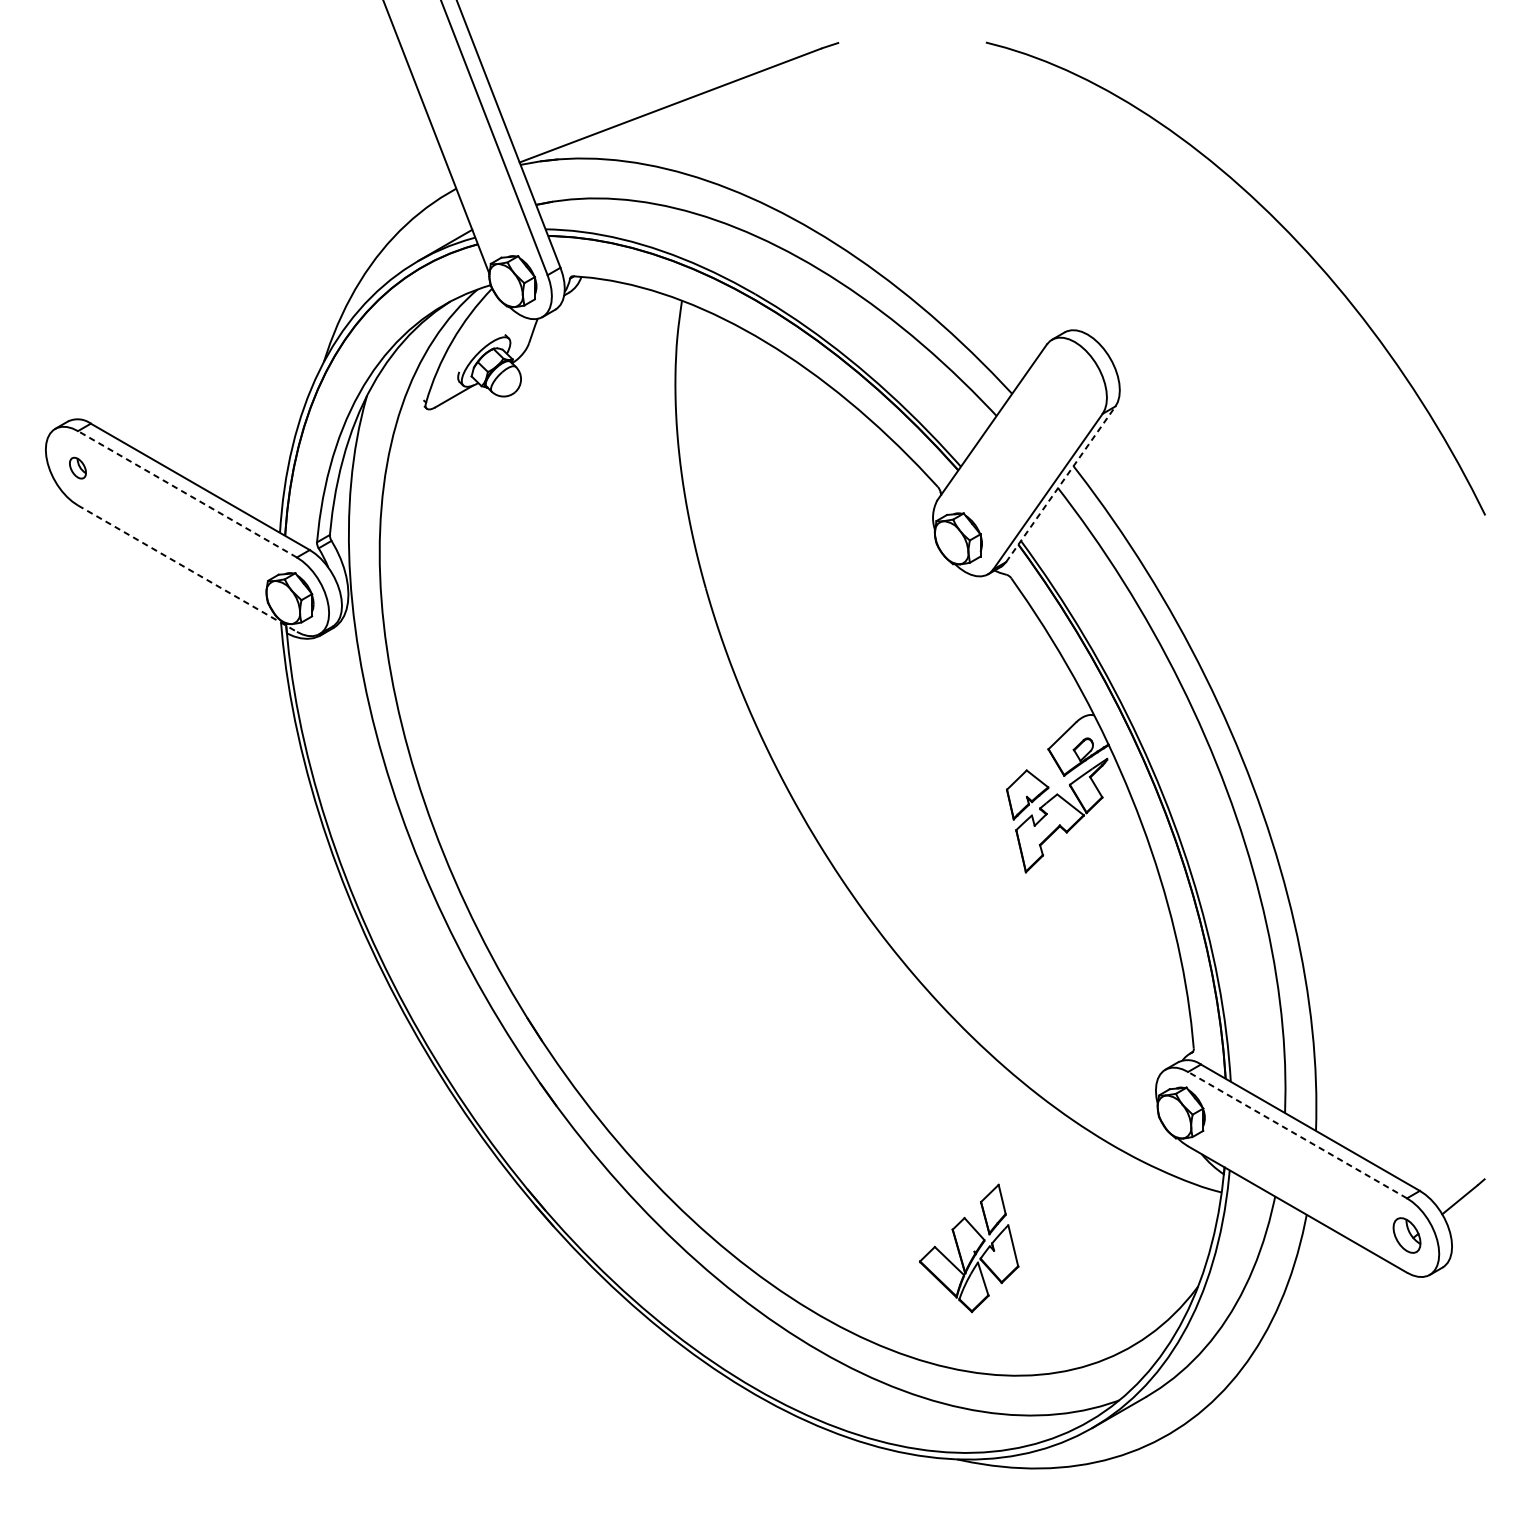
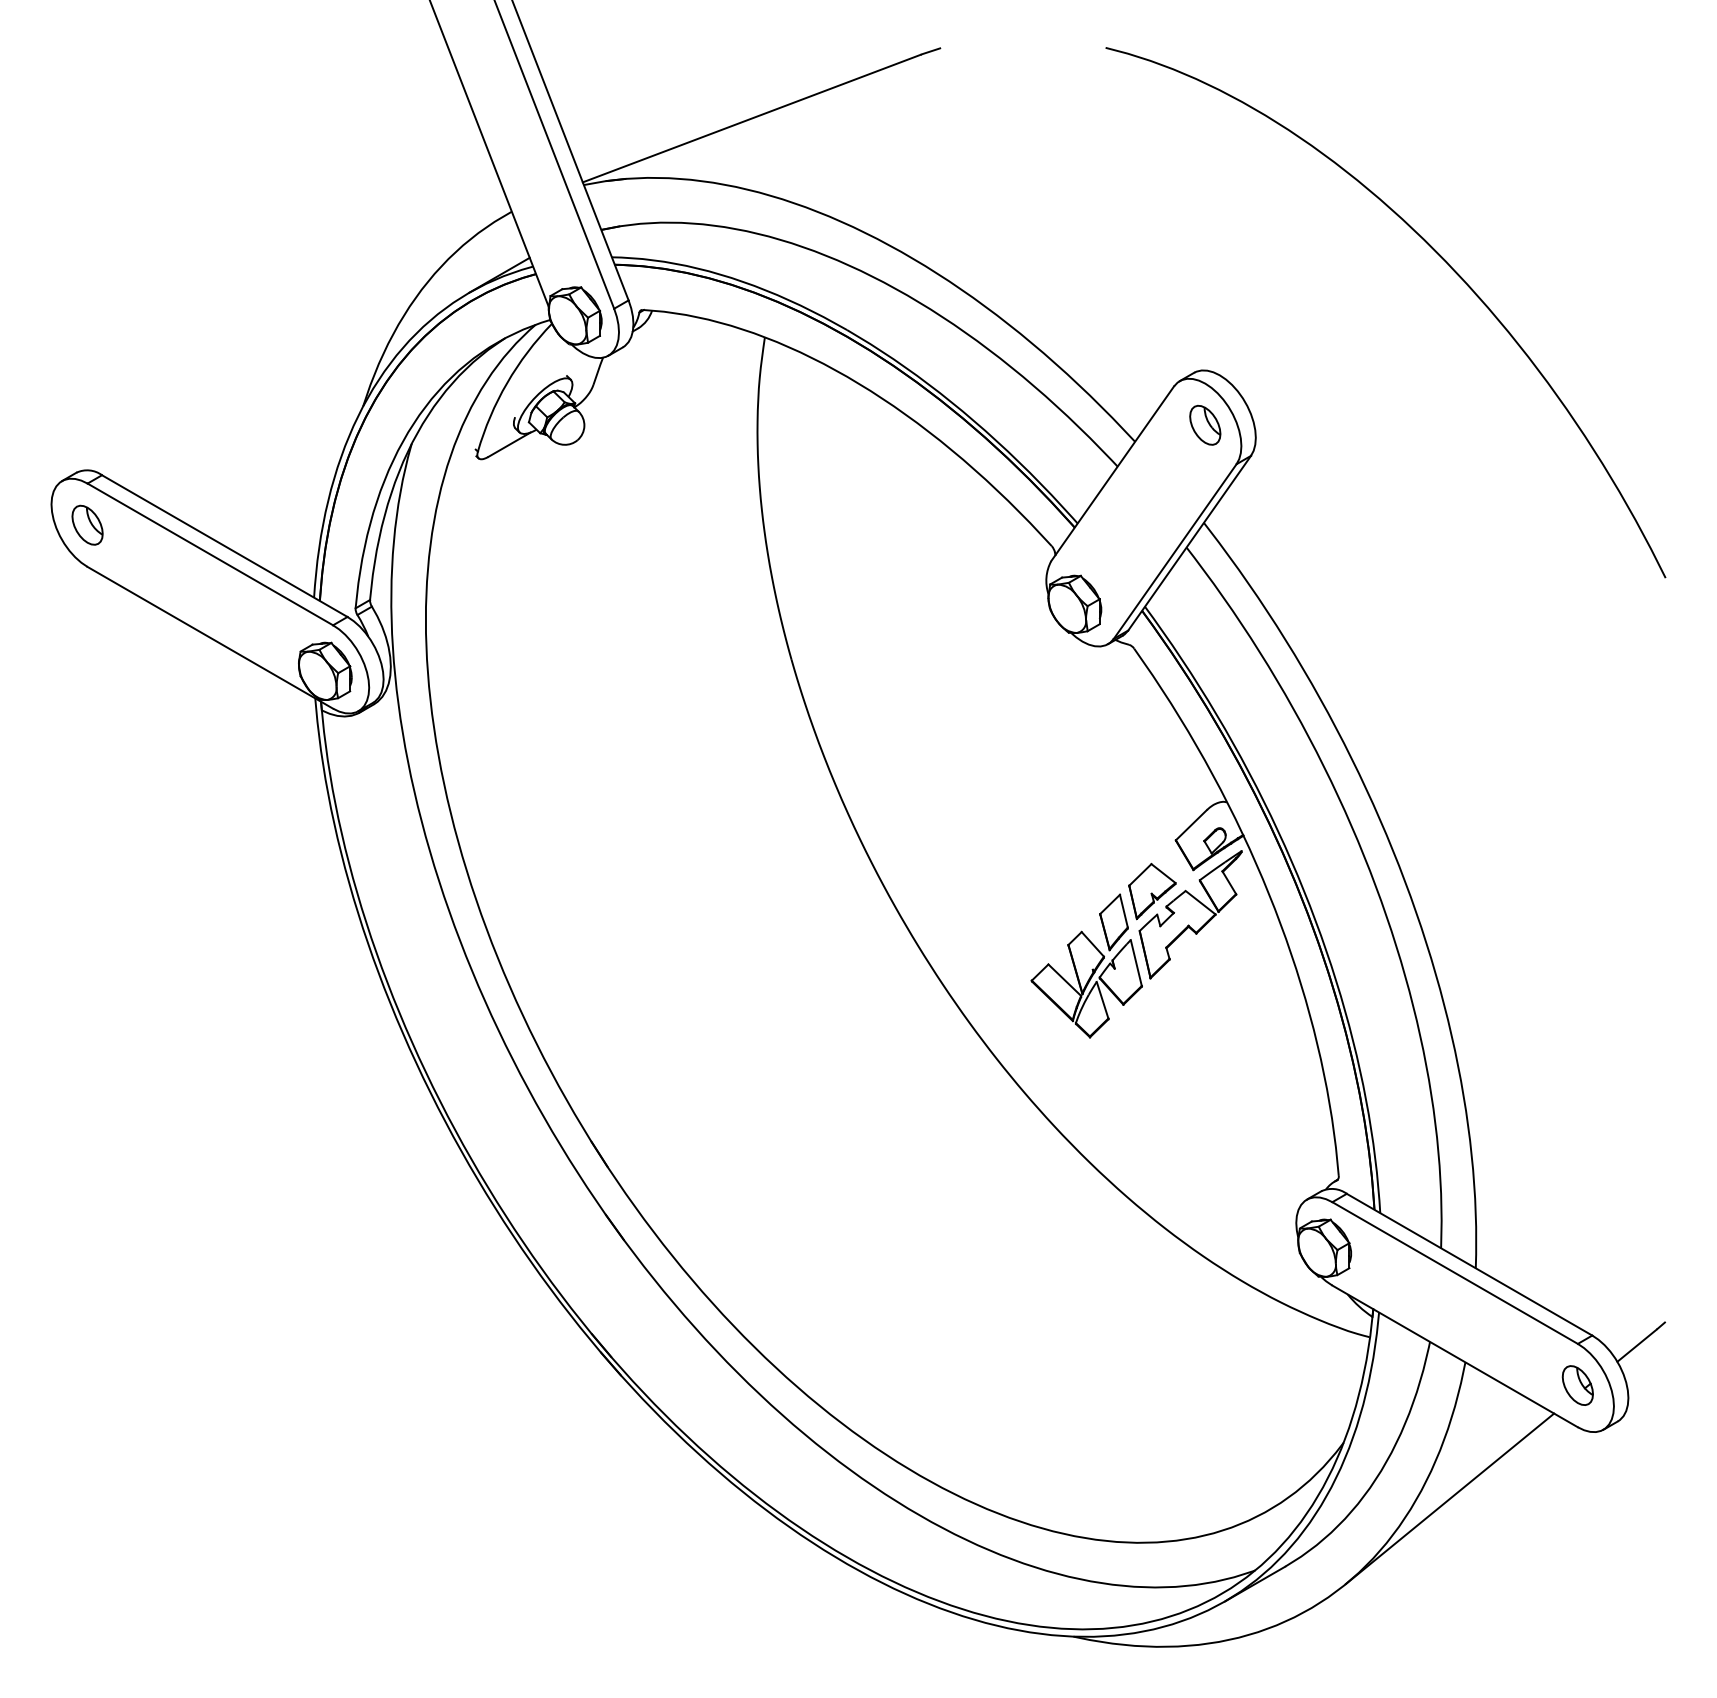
part: (1074, 379) -> (1205, 425), added
part: (77, 467) -> (87, 524), size x1.67
line: (1060, 484) -> (1189, 543), dashed -> solid
line: (187, 494) -> (210, 554), dashed -> solid
line: (187, 568) -> (210, 637), dashed -> solid
line: (1297, 1135) -> (1455, 1273), dashed -> solid
part: (968, 1247) -> (1086, 965), moved
line: (1292, 1336) -> (1449, 1498), added

